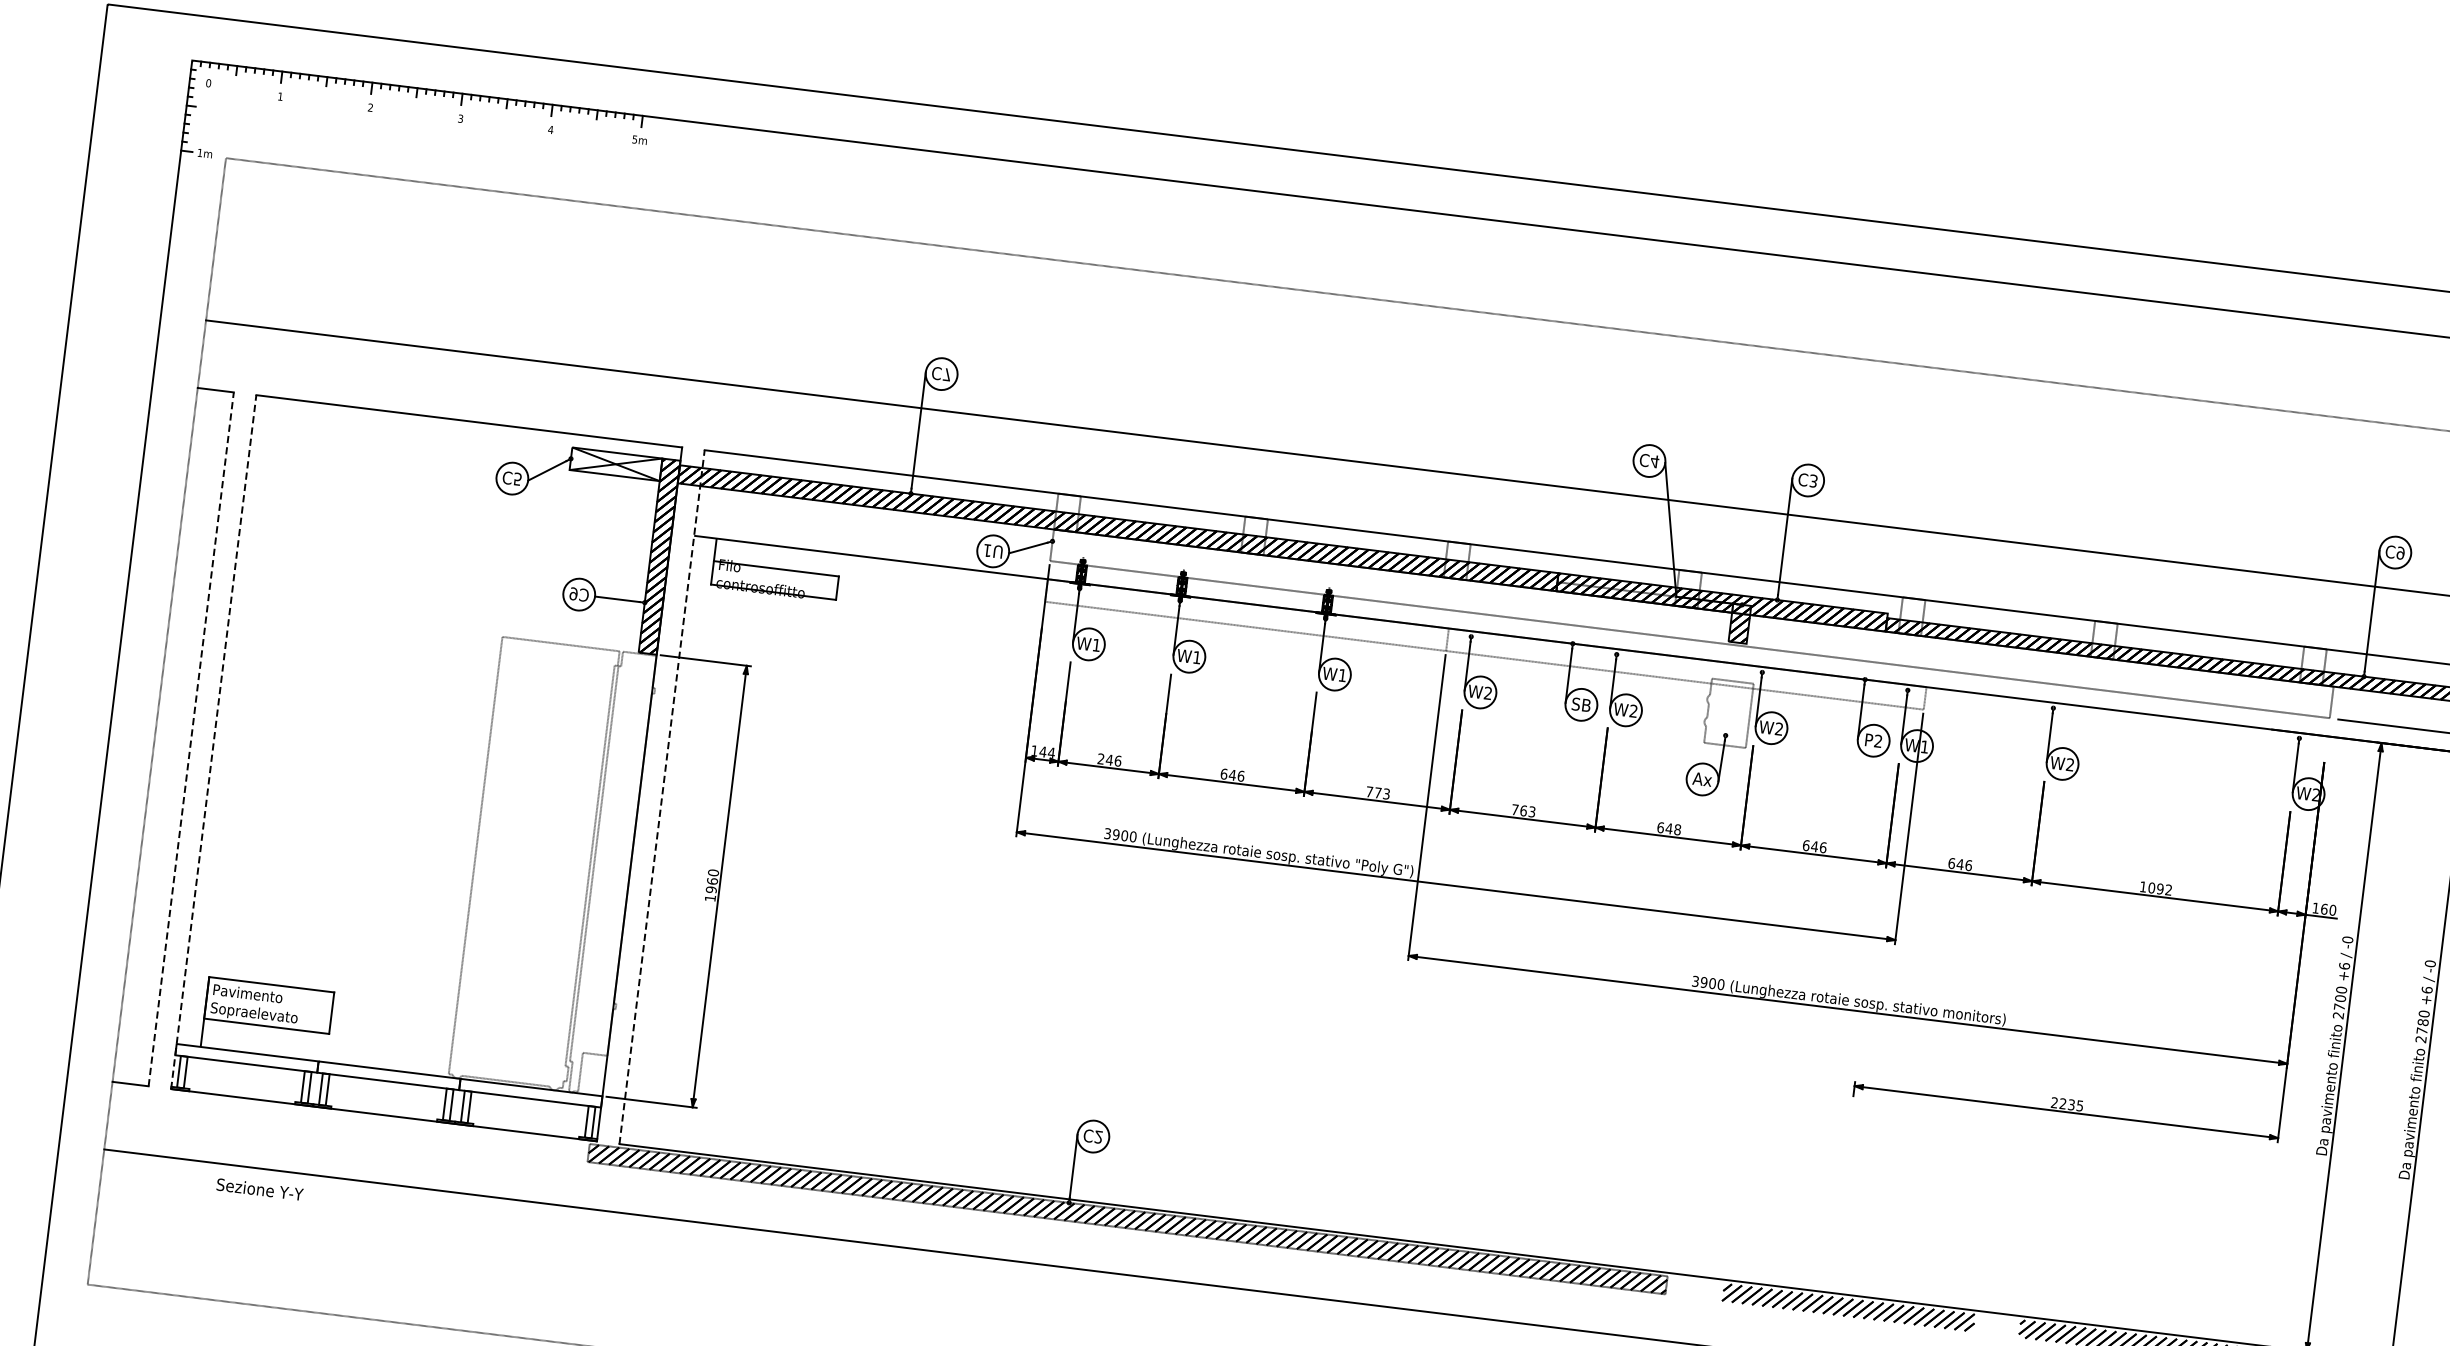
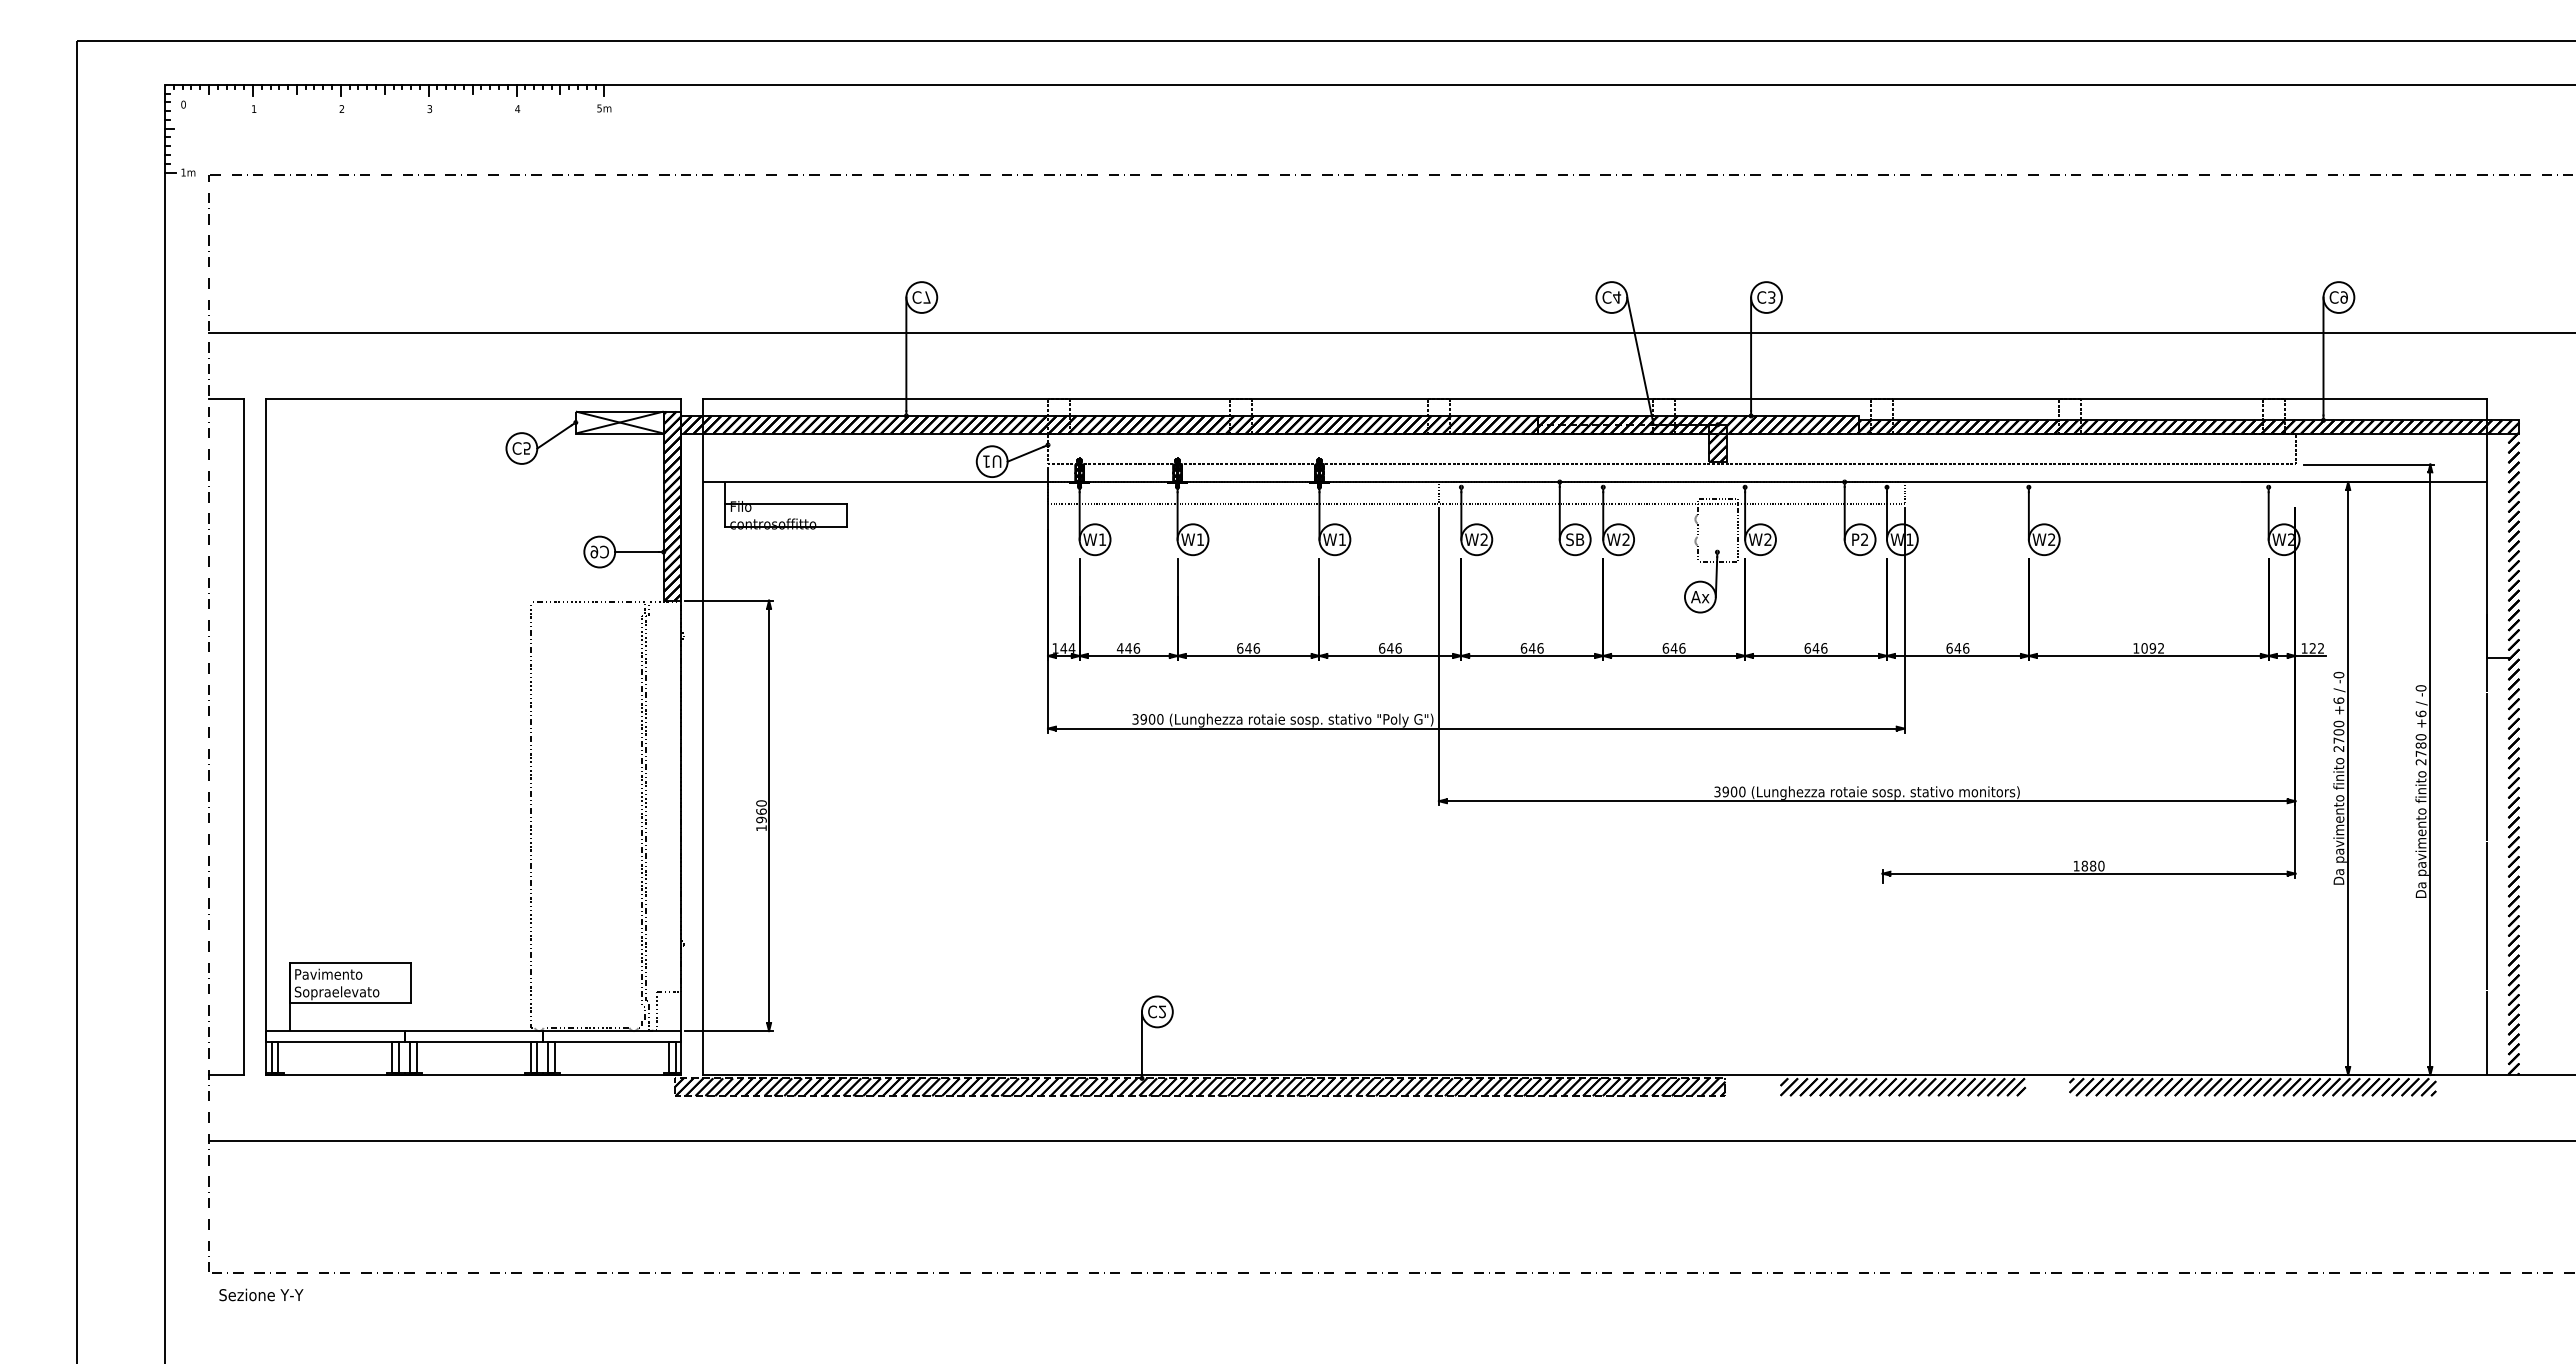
line: (191, 739) -> (244, 736), dashed -> solid
line: (214, 741) -> (266, 736), dashed -> solid
text: (1100, 759) -> (1119, 648), 246 -> 446
text: (1378, 793) -> (1390, 648), 773 -> 646
line: (662, 796) -> (703, 736), dashed -> solid
text: (1522, 810) -> (1531, 648), 763 -> 646
text: (1677, 829) -> (1682, 648), 648 -> 646
text: (2328, 909) -> (2316, 648), 160 -> 122
text: (2066, 1103) -> (2088, 865), 2235 -> 1880
text: (260, 1189) -> (261, 1294), moved

